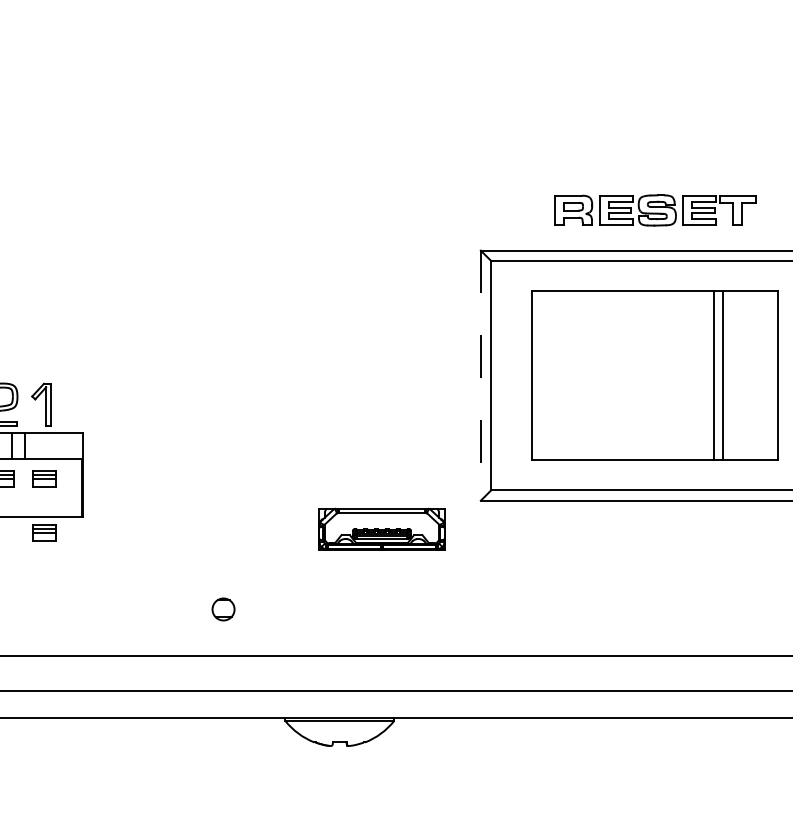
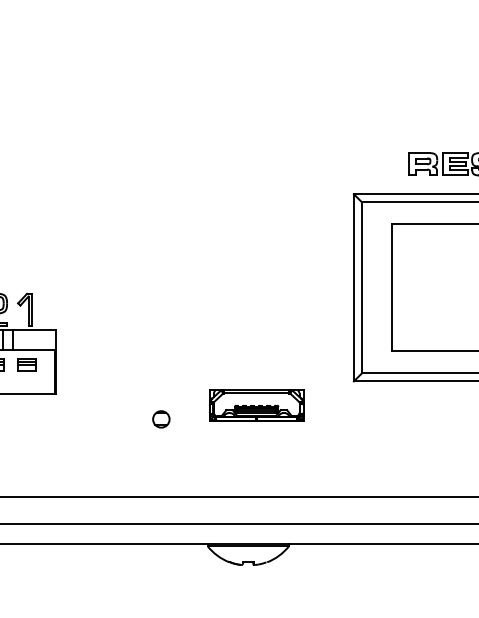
line: (480, 376) -> (353, 288), dashed -> solid
part: (381, 528) -> (256, 405), moved
part: (44, 532) -> (27, 405), removed
part: (223, 609) -> (161, 419), moved

